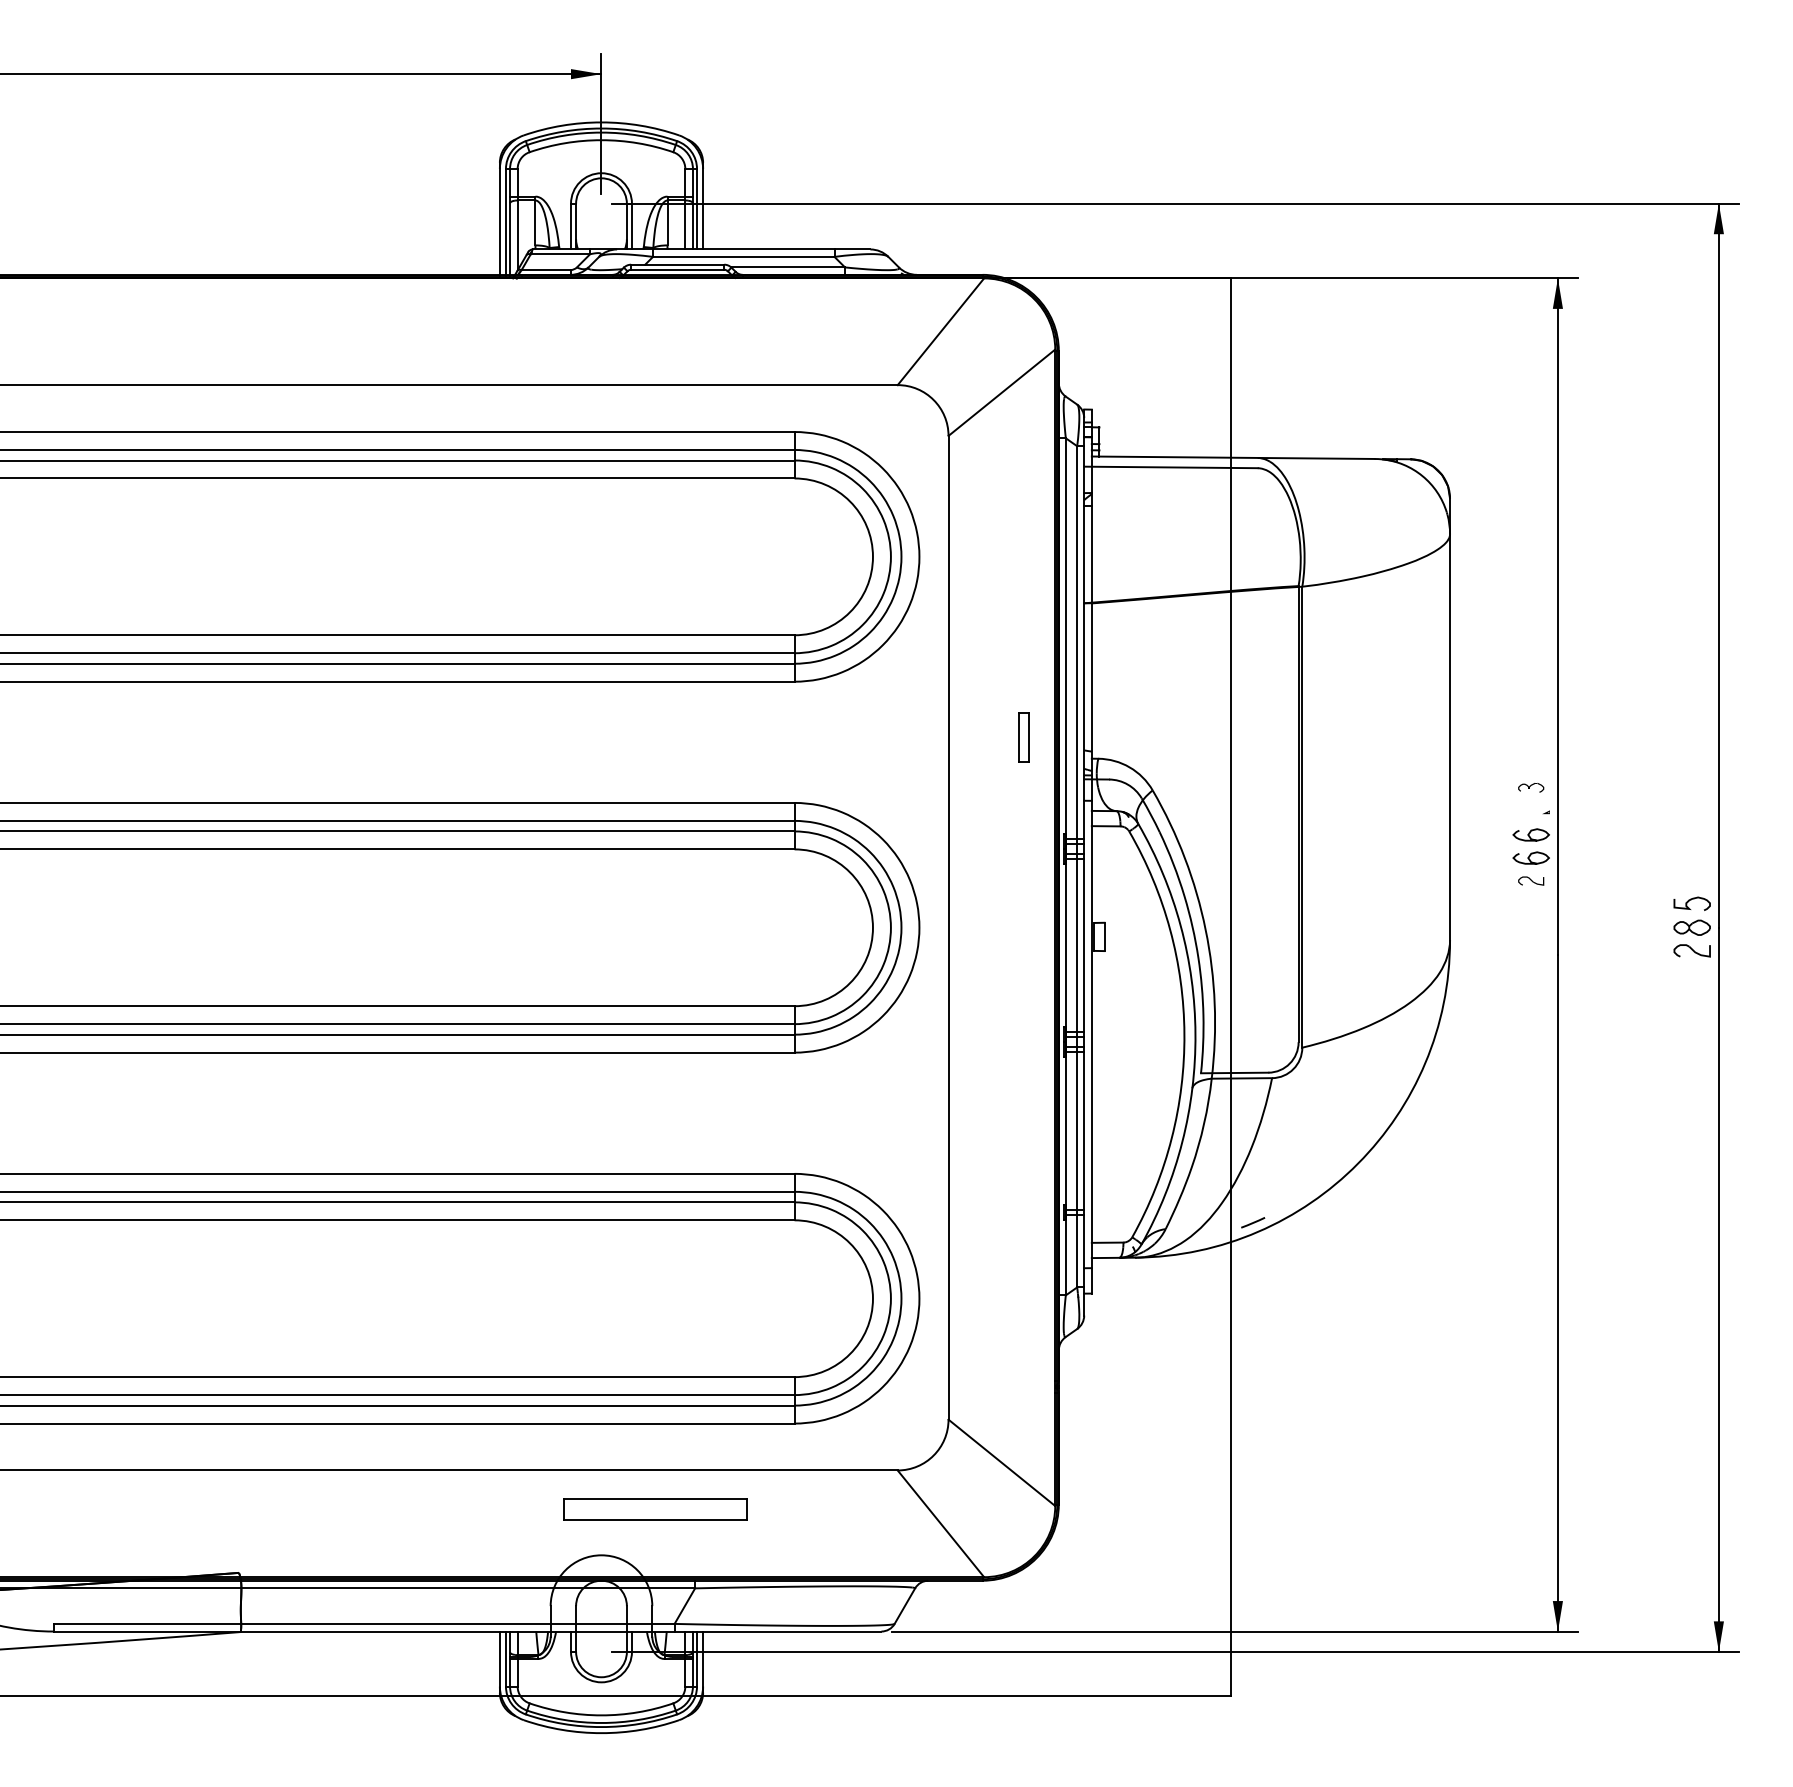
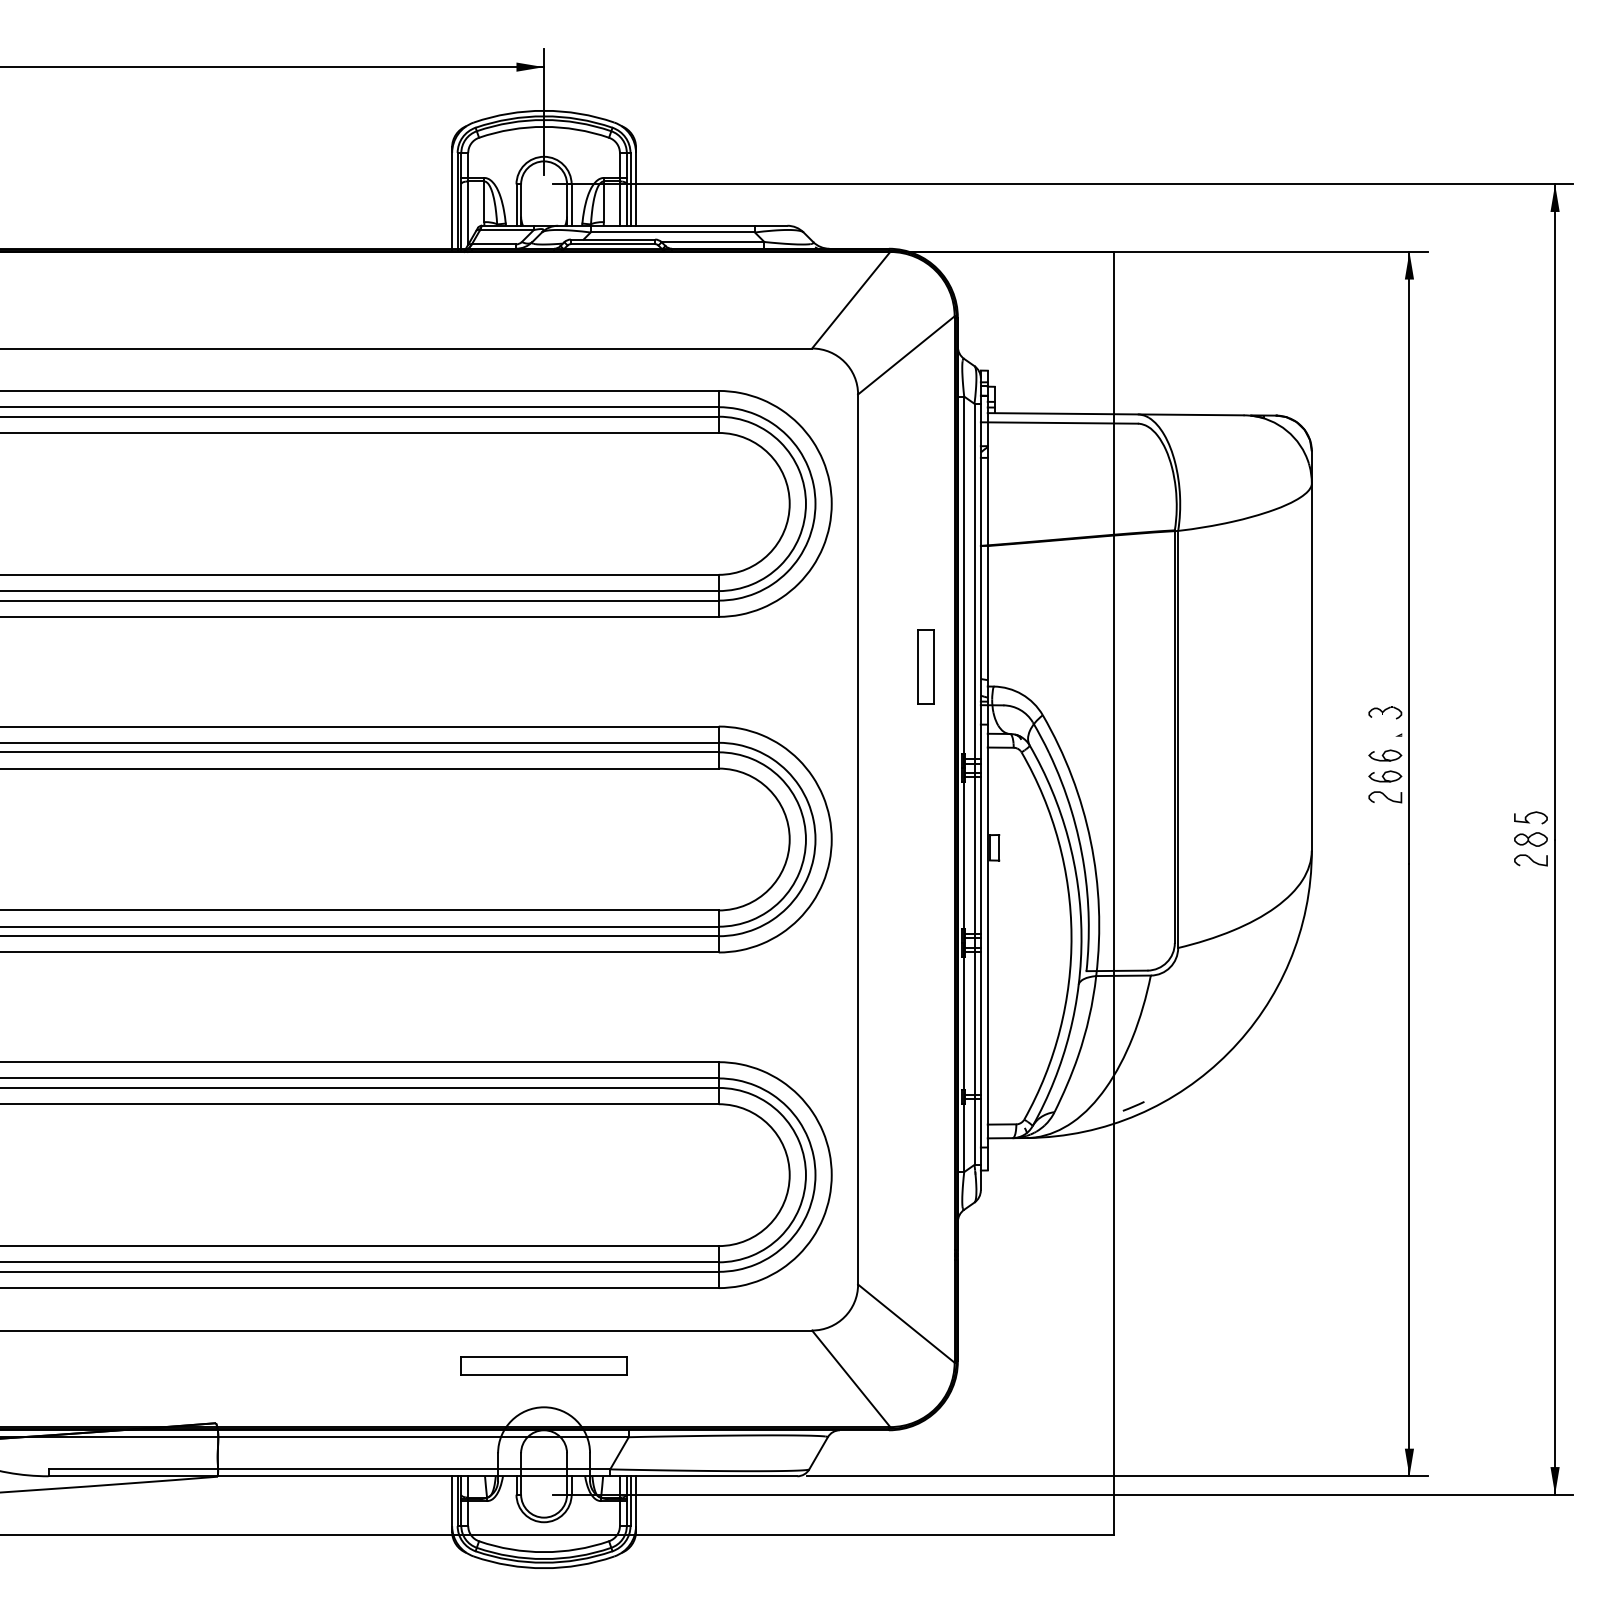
part: (1023, 737) -> (925, 667), size x1.67
part: (1530, 787) -> (1384, 712), size x1.43
part: (1530, 880) -> (1384, 796), size x1.43
part: (655, 1509) -> (544, 1365), moved

